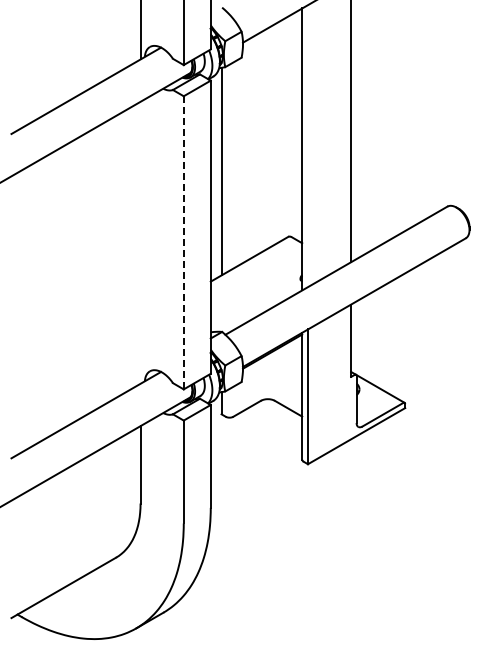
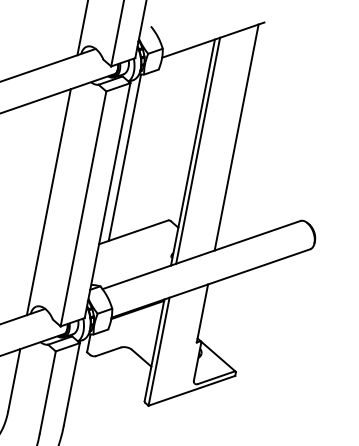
line: (308, 146) -> (198, 151), added
line: (140, 242) -> (48, 201), added
line: (183, 242) -> (83, 208), dashed -> solid

